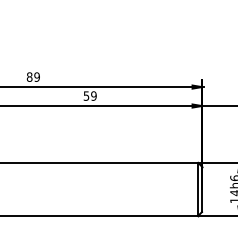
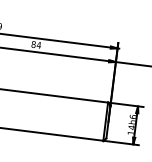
text: (89, 95) -> (35, 44), 59 -> 84

